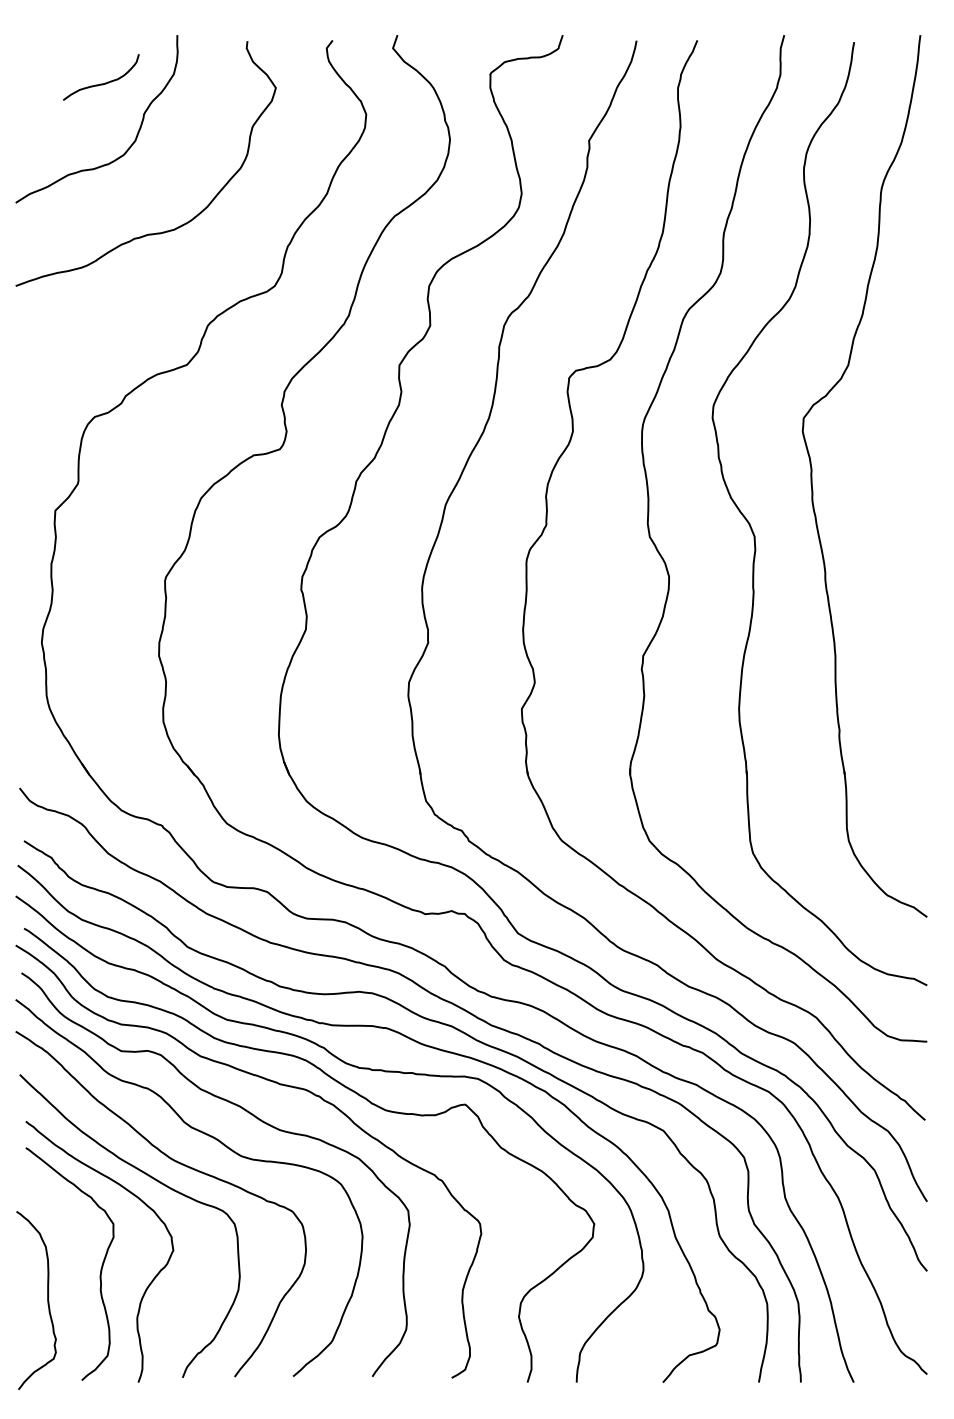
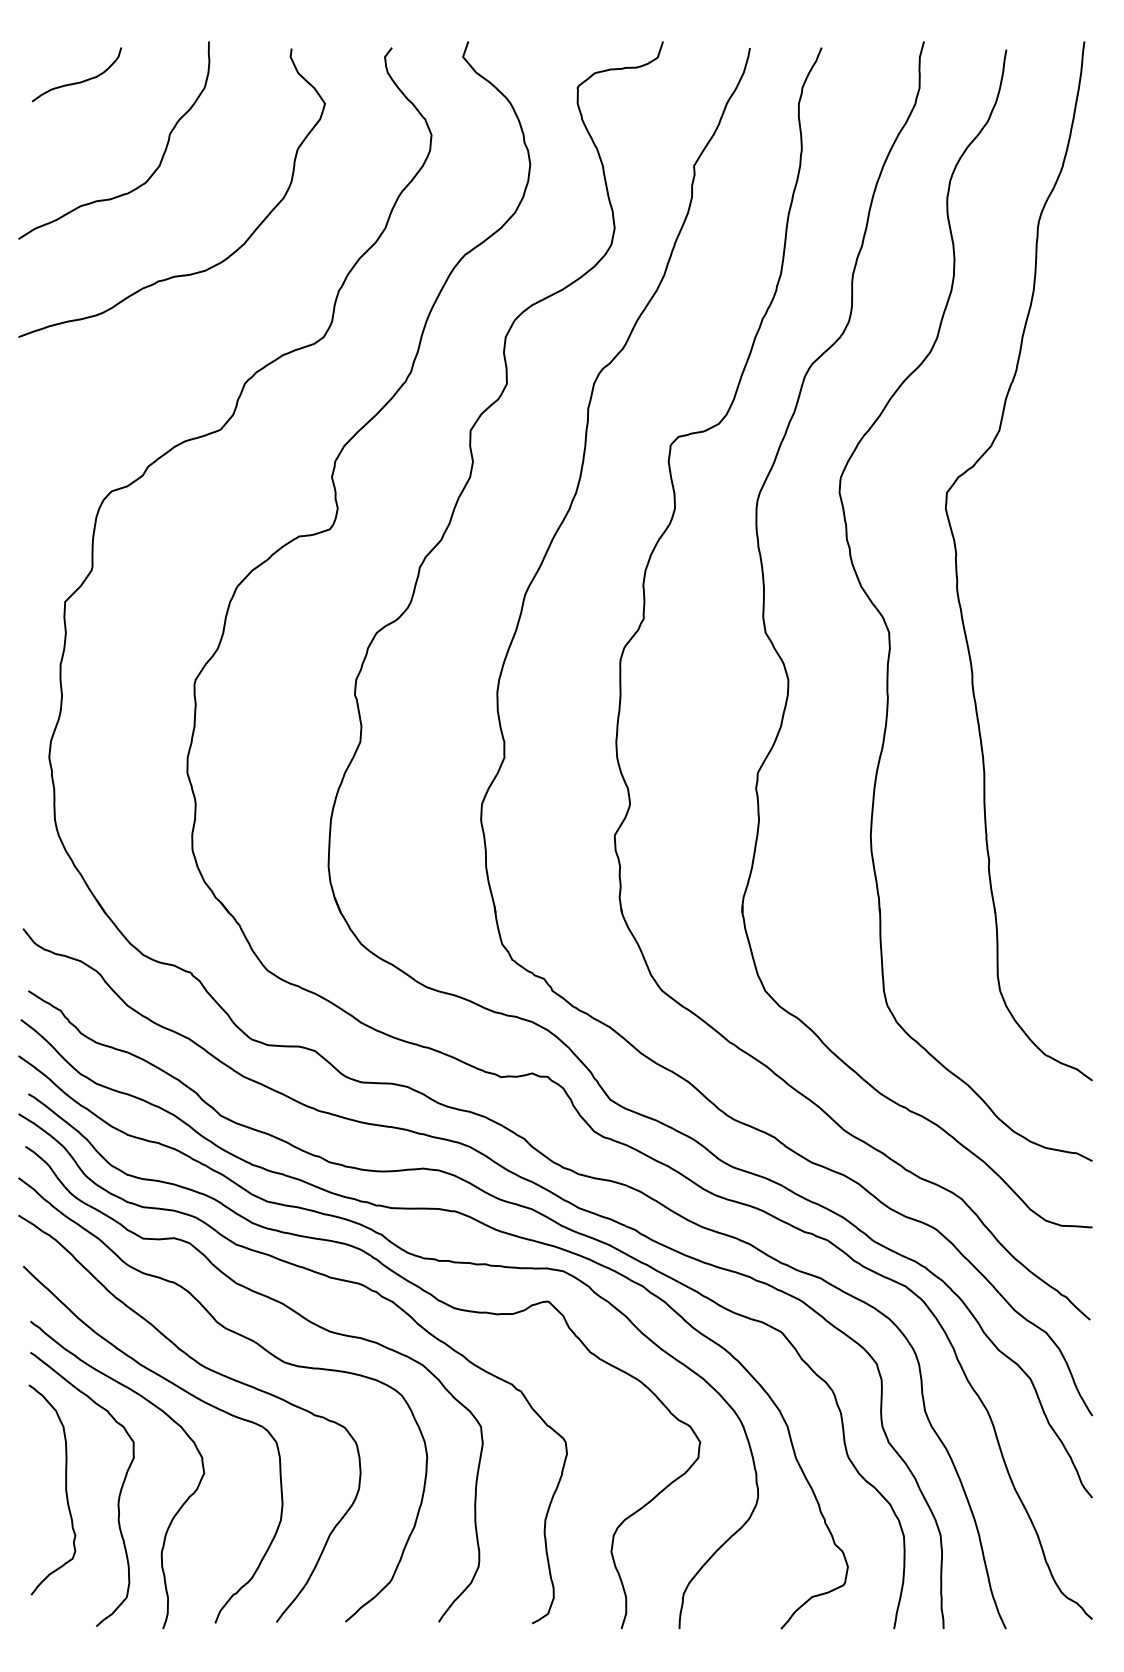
curve: (101, 83) -> (77, 81), moved
curve: (47, 1300) -> (65, 1489), moved

